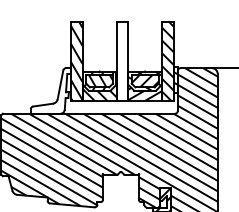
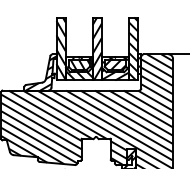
hatch: (122, 60) -> (97, 48), added
hatch: (51, 91) -> (40, 72), added

